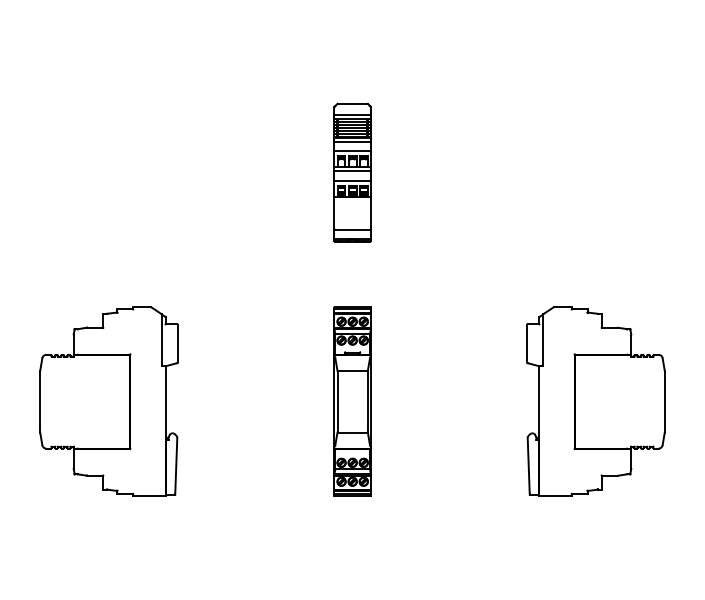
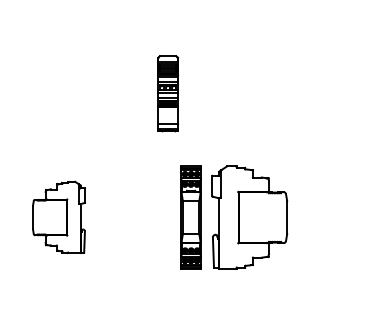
part: (353, 172) -> (168, 93), moved
part: (107, 401) -> (58, 217), size x0.7
part: (595, 401) -> (249, 217), moved

